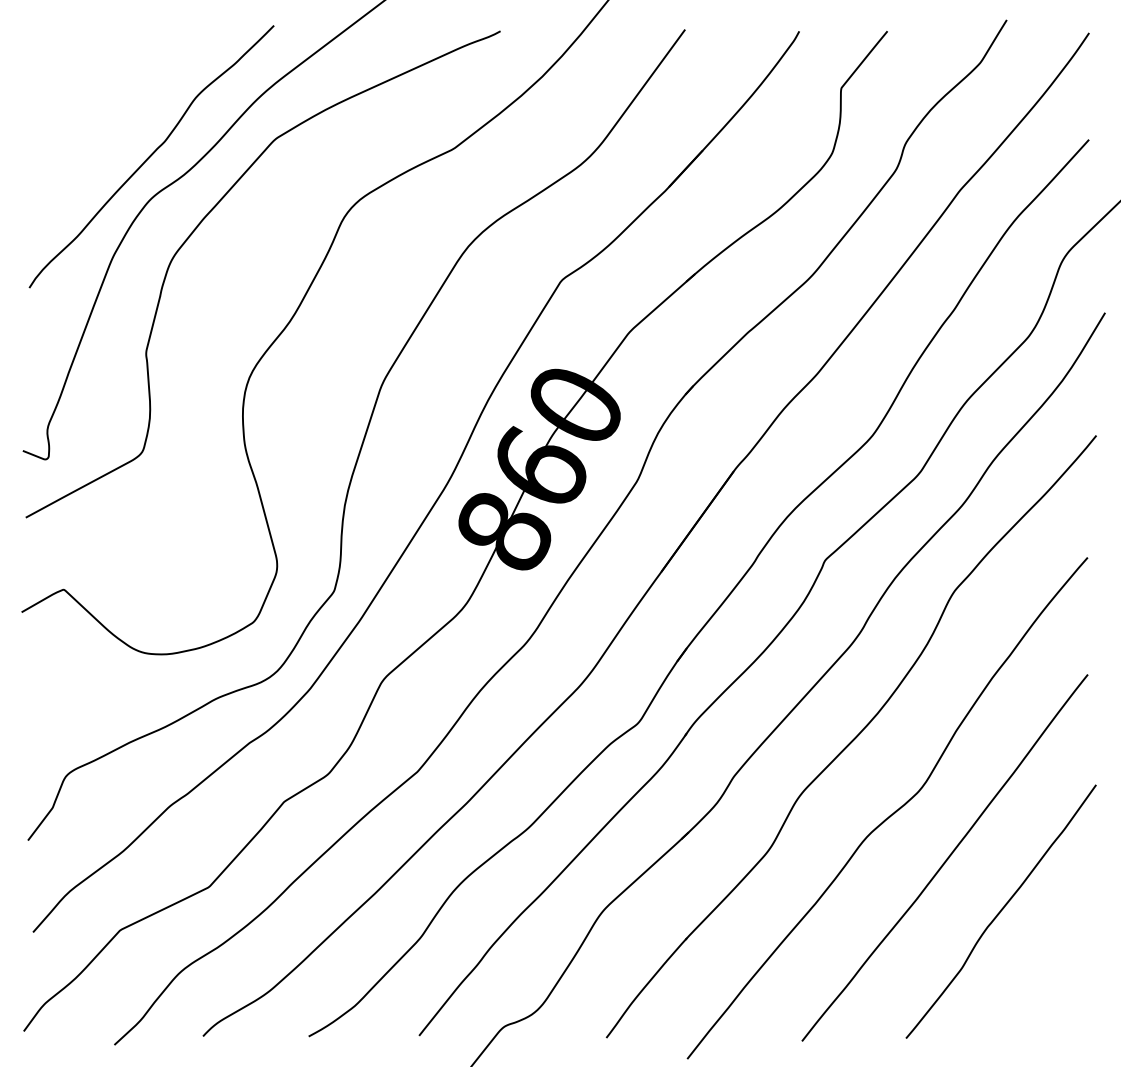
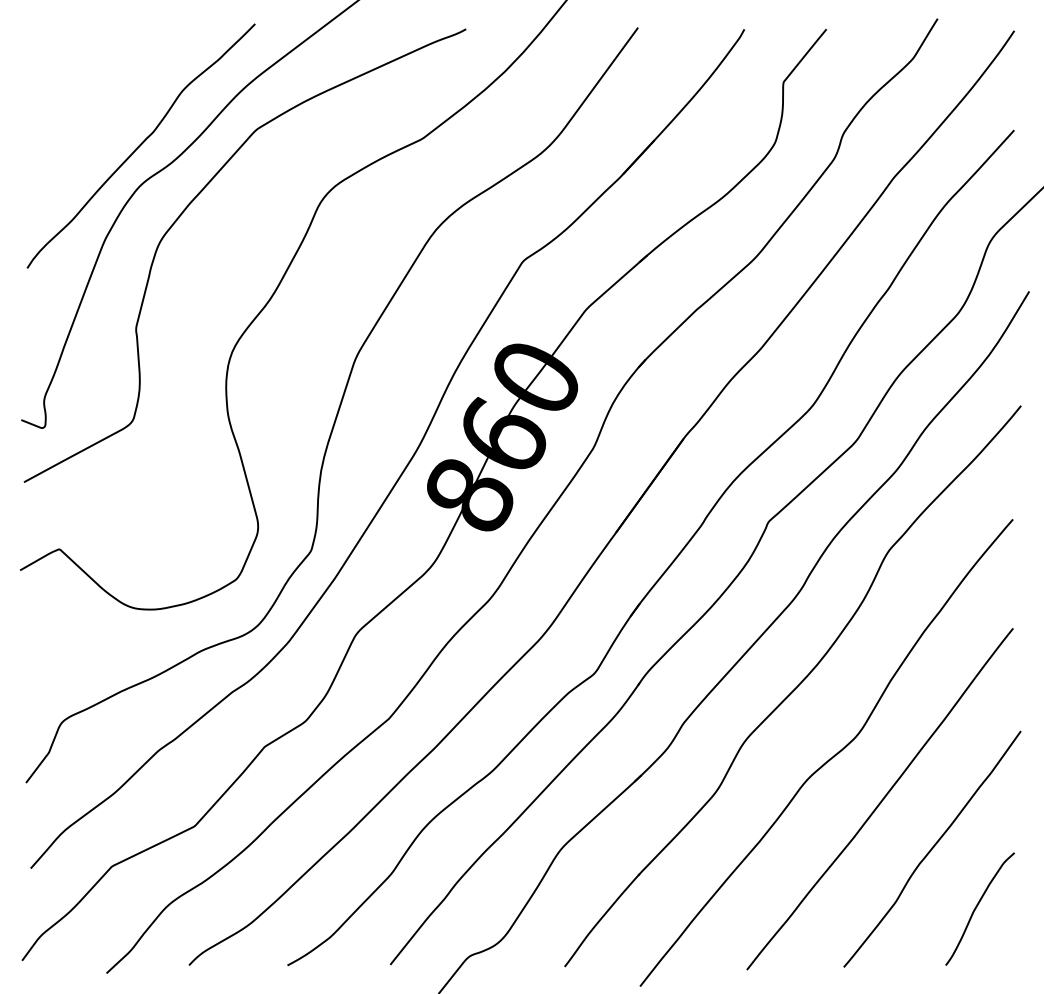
curve: (1049, 974) -> (977, 907), added

